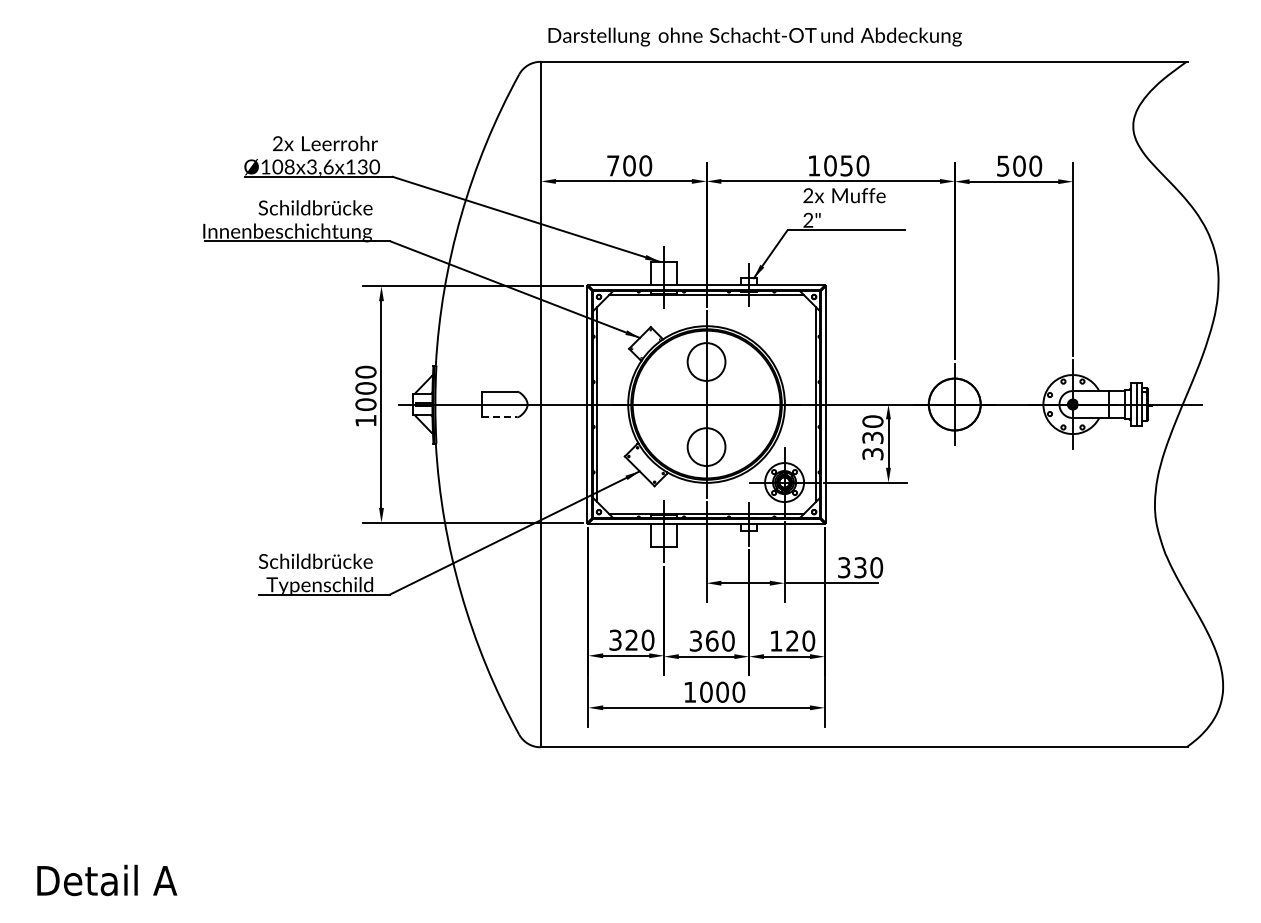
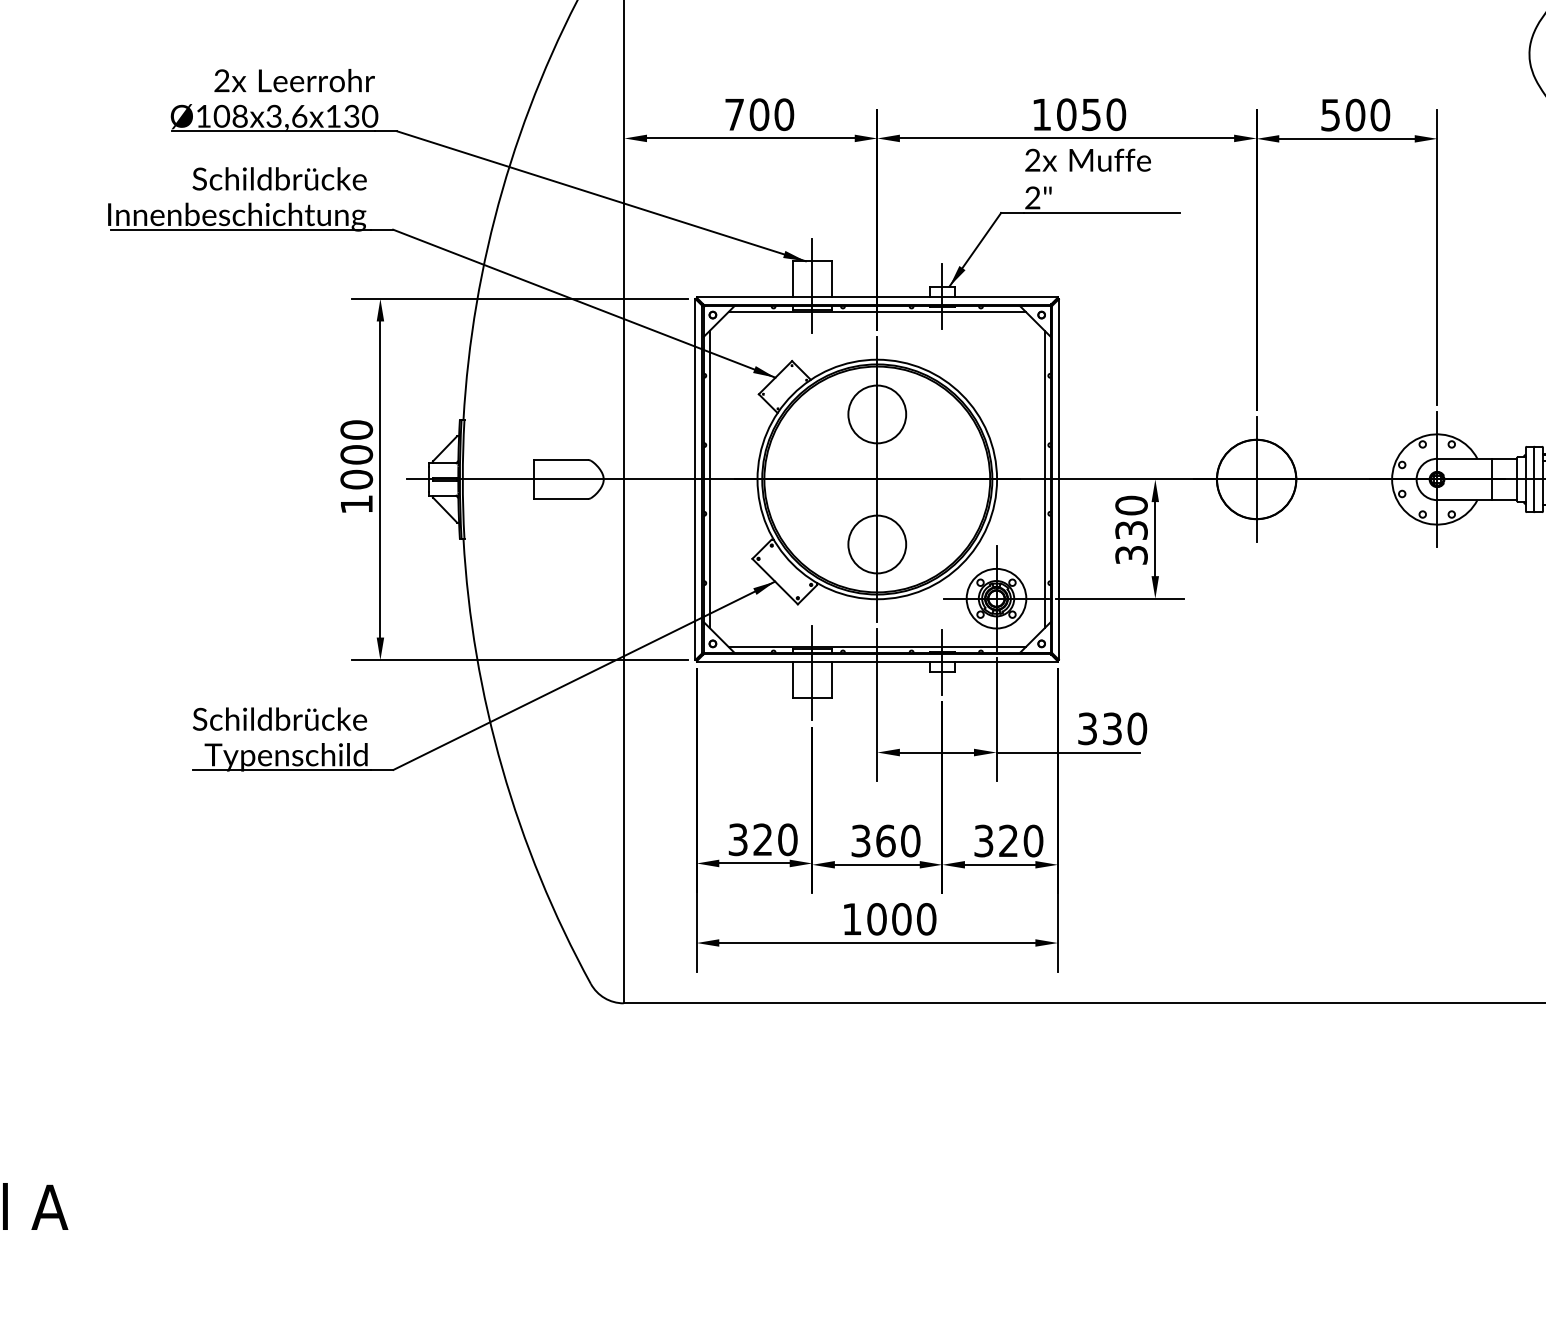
line: (499, 417) -> (560, 499), dashed -> solid
text: (776, 640) -> (984, 840), 120 -> 320

